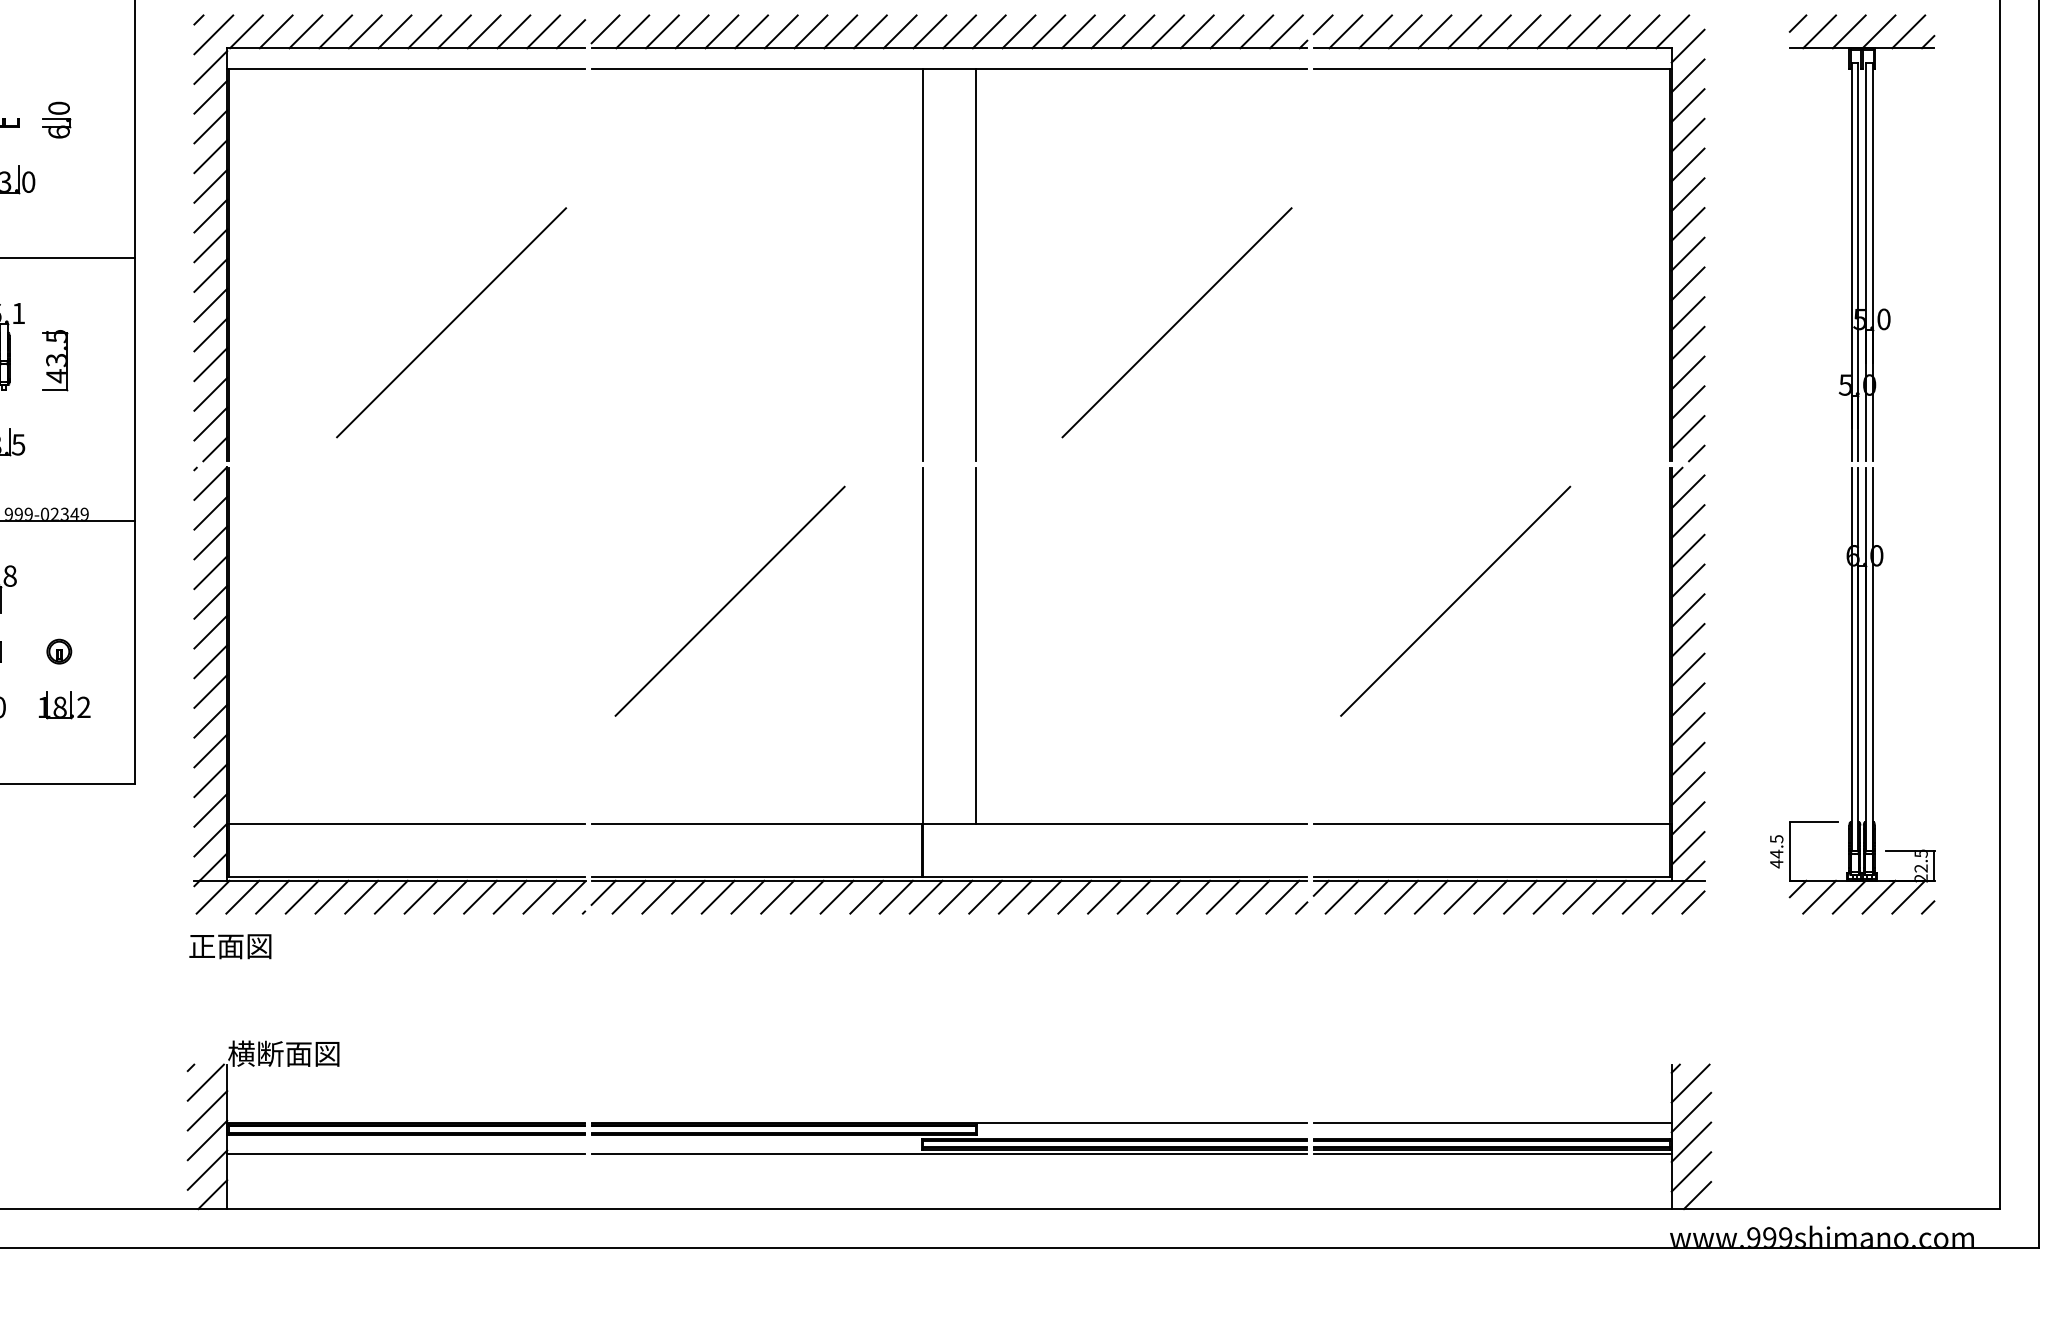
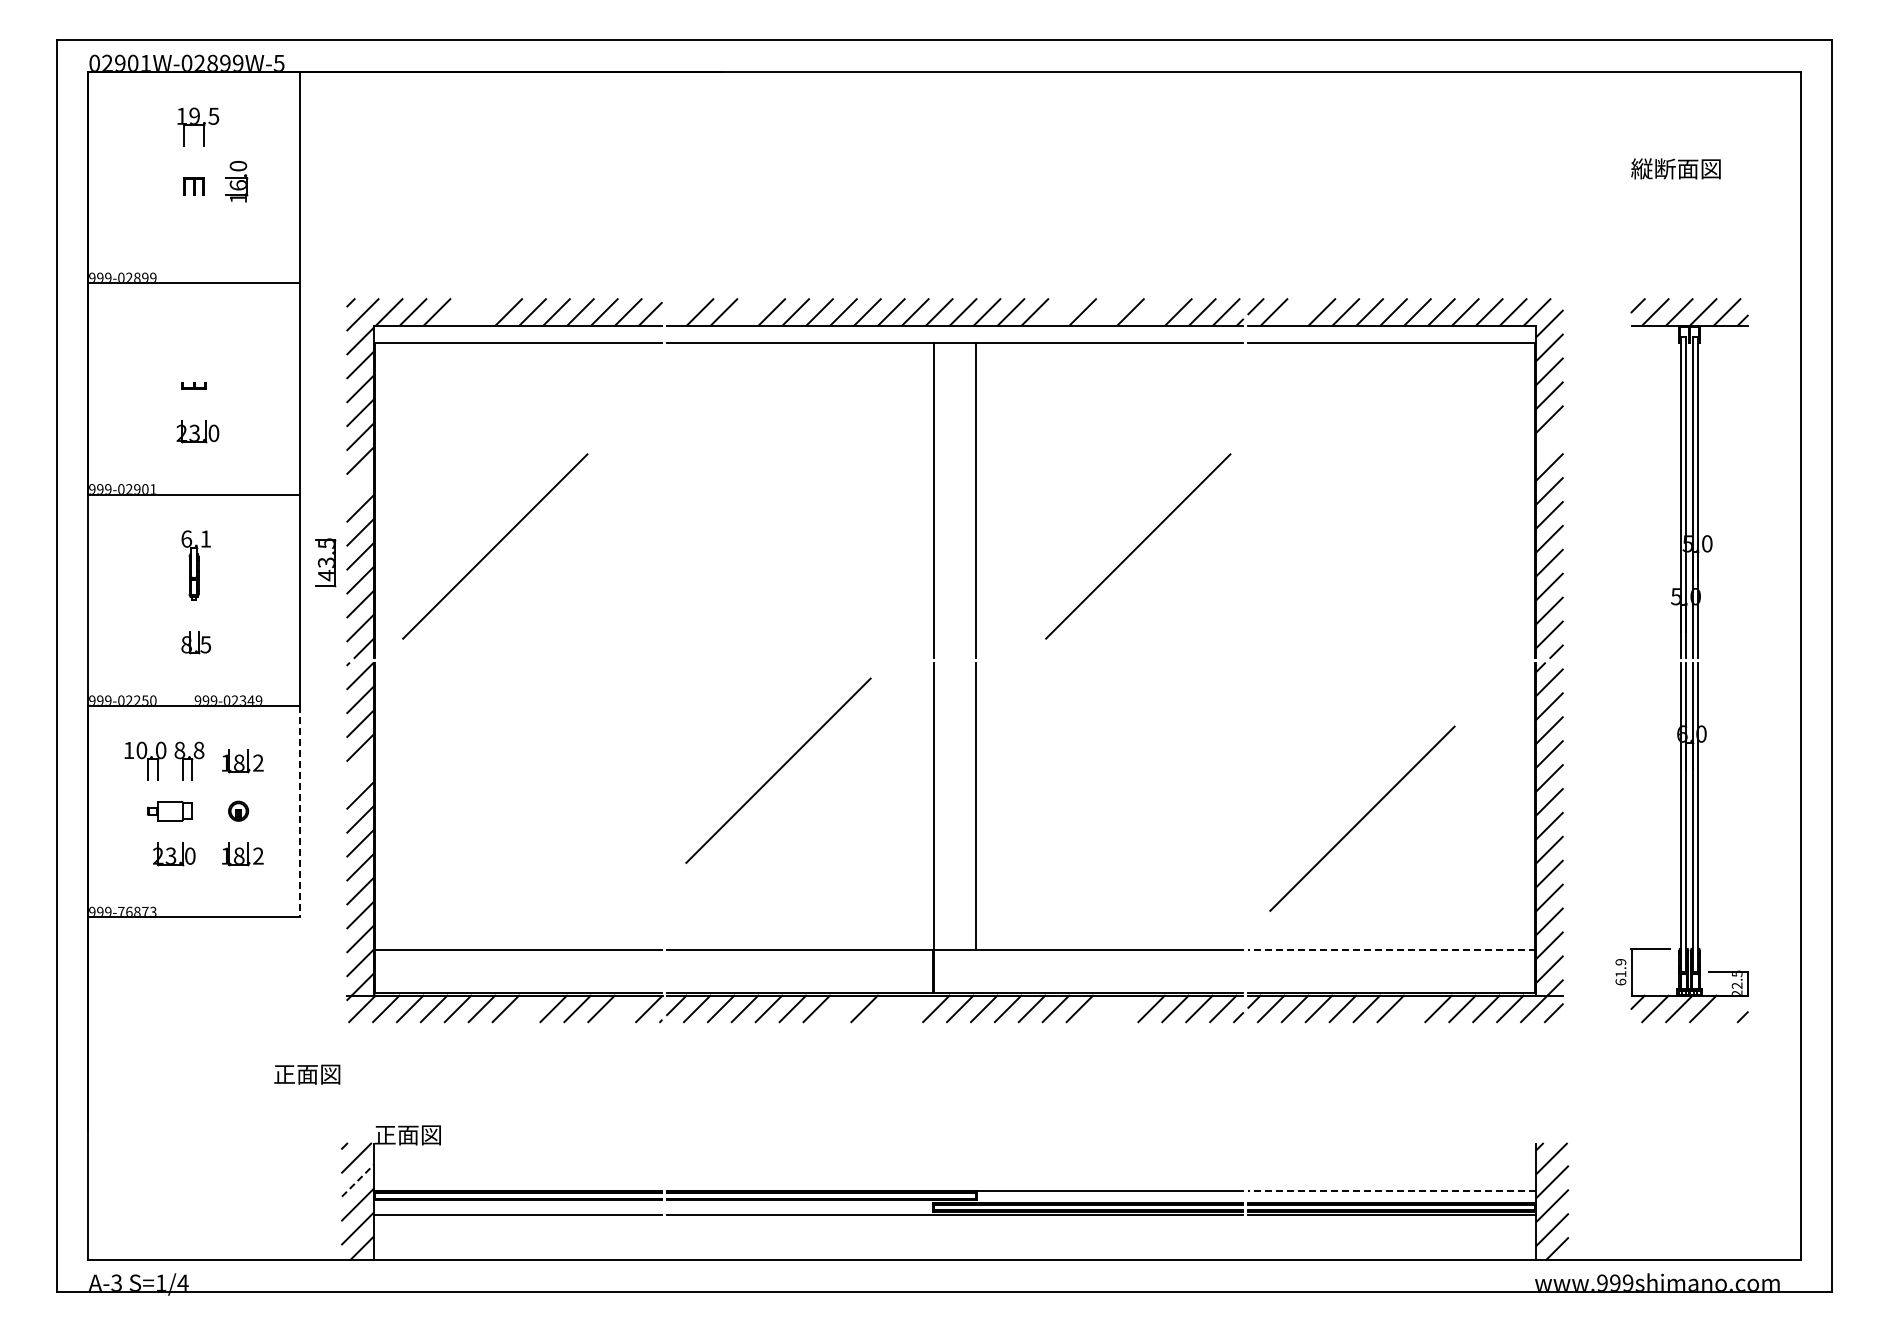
line: (605, 29) -> (678, 310), removed
line: (335, 32) -> (460, 312), removed
line: (364, 32) -> (484, 312), removed
line: (691, 32) -> (747, 312), removed
line: (1077, 32) -> (1058, 312), removed
line: (1137, 32) -> (1106, 312), removed
line: (1197, 32) -> (1154, 312), removed
line: (1374, 32) -> (1297, 312), removed
part: (56, 120) -> (236, 383), removed
line: (1687, 194) -> (1549, 443), removed
line: (210, 245) -> (360, 484), removed
line: (451, 322) -> (495, 546), moved
part: (55, 359) -> (325, 562), moved
part: (64, 589) -> (242, 761), added
line: (1455, 601) -> (1362, 818), moved
line: (210, 602) -> (360, 771), removed
line: (134, 651) -> (299, 811), solid -> dashed
line: (1491, 824) -> (1391, 950), solid -> dashed
text: (1776, 851) -> (1620, 972), 44.5 -> 61.9
line: (420, 896) -> (529, 1008), removed
line: (540, 896) -> (625, 1008), removed
line: (807, 896) -> (840, 1008), removed
line: (866, 896) -> (888, 1008), removed
line: (896, 896) -> (912, 1008), removed
line: (1133, 896) -> (1103, 1008), removed
line: (1163, 896) -> (1127, 1008), removed
line: (1520, 896) -> (1414, 1008), removed
line: (1907, 896) -> (1726, 1008), removed
text: (230, 946) -> (307, 1074), moved
text: (282, 1053) -> (418, 1134), 横断面図 -> 正面図
line: (208, 1110) -> (358, 1180), solid -> dashed
line: (1491, 1122) -> (1391, 1190), solid -> dashed

